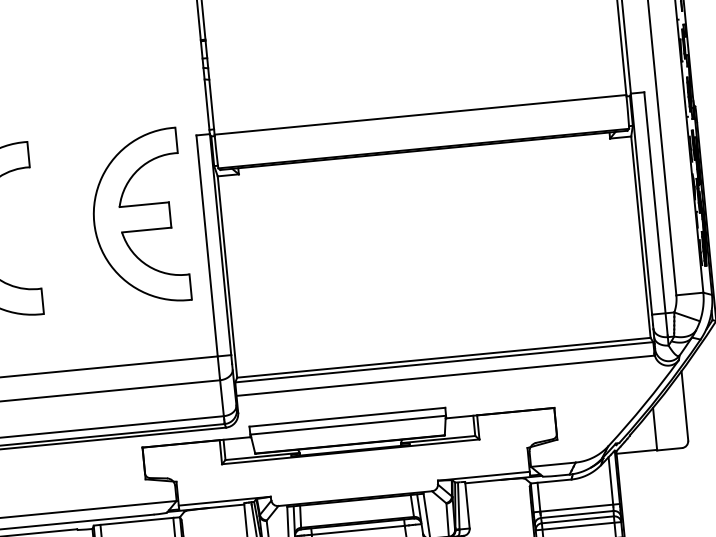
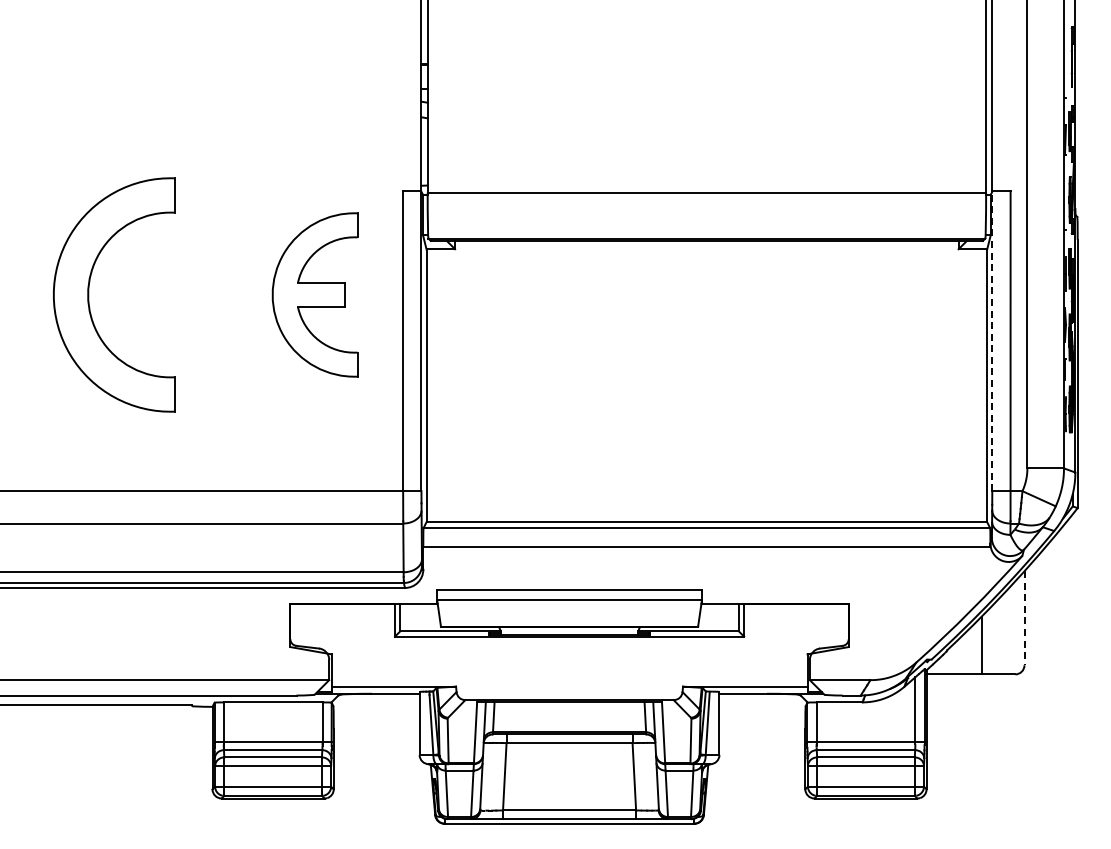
line: (641, 204) -> (992, 341), solid -> dashed
part: (138, 217) -> (314, 294), size x0.7
line: (684, 406) -> (1024, 618), solid -> dashed

